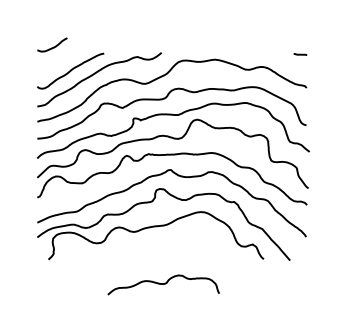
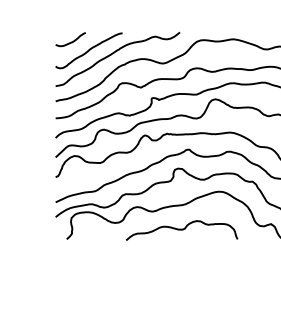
curve: (53, 46) -> (71, 41), moved
curve: (163, 284) -> (181, 230), moved

